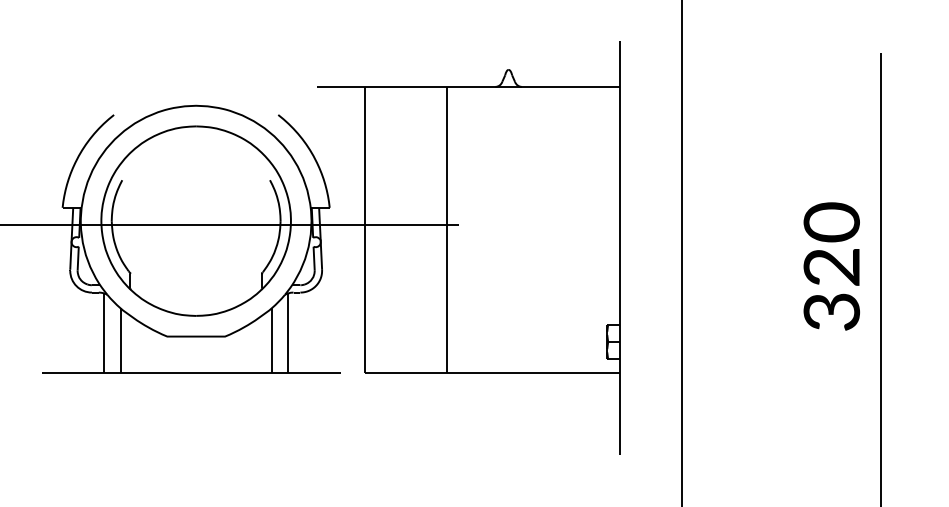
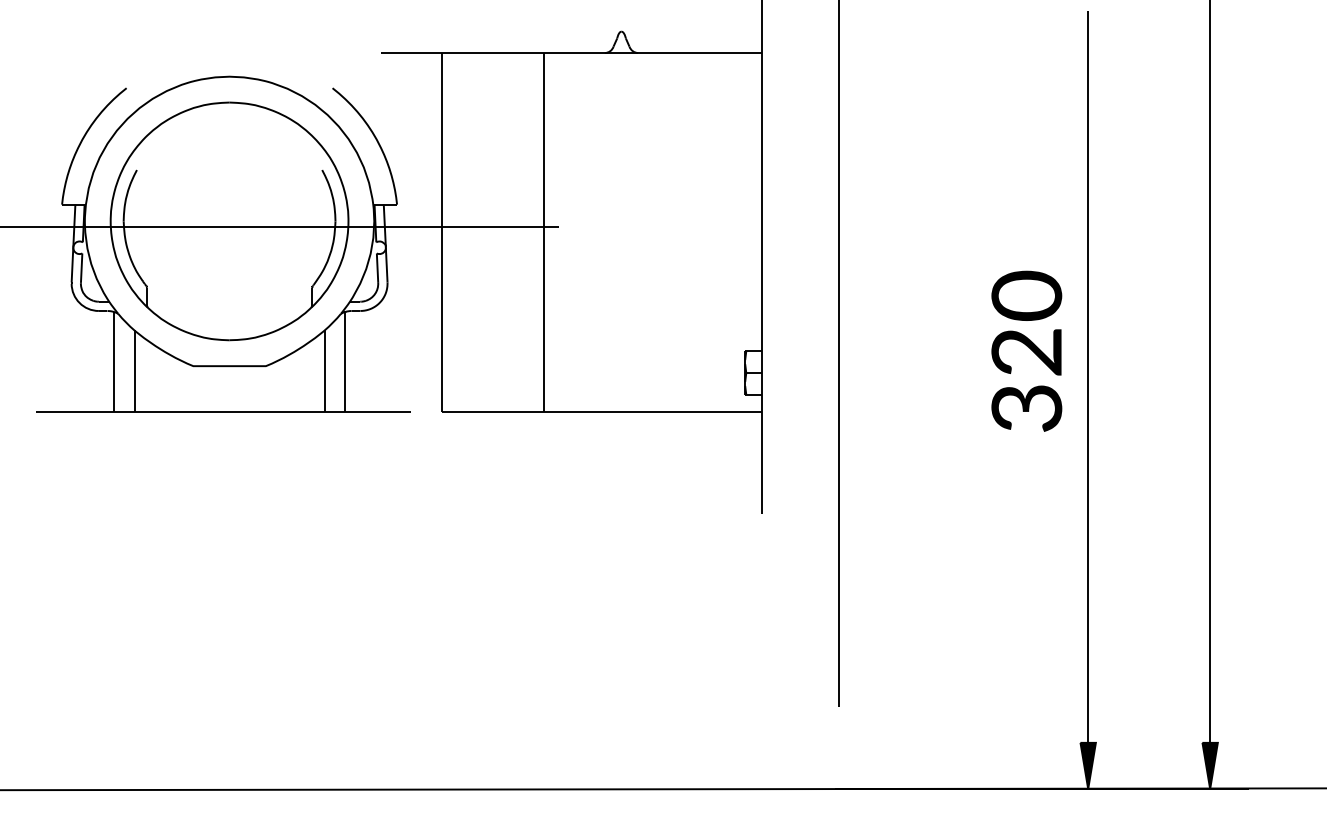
text: (831, 265) -> (1026, 350), moved

